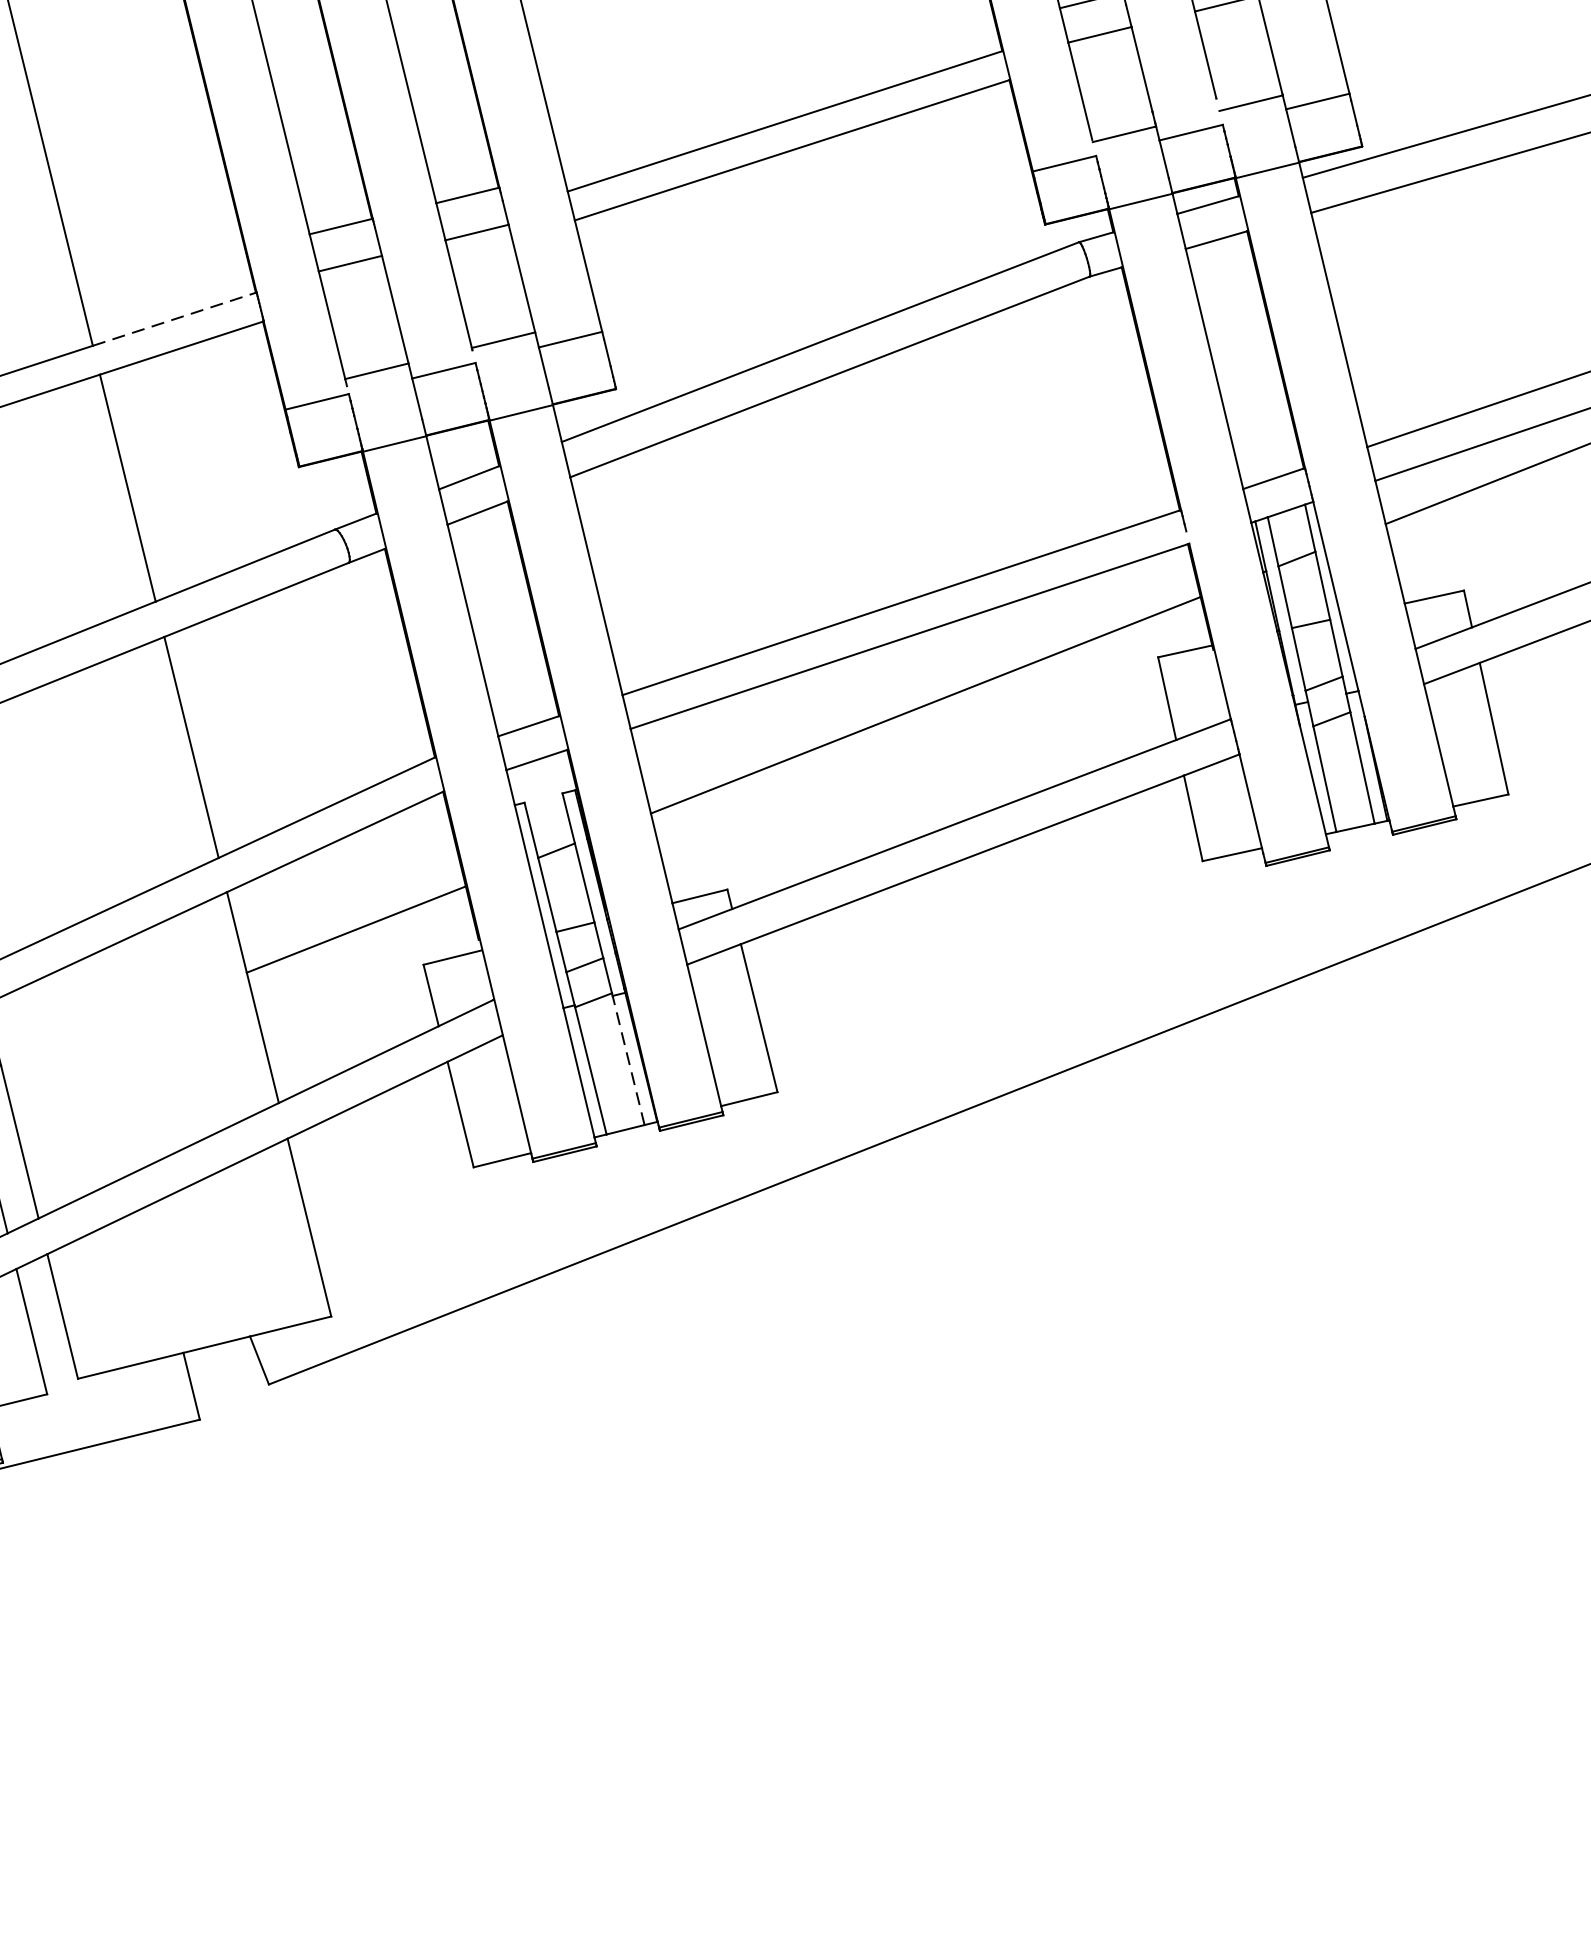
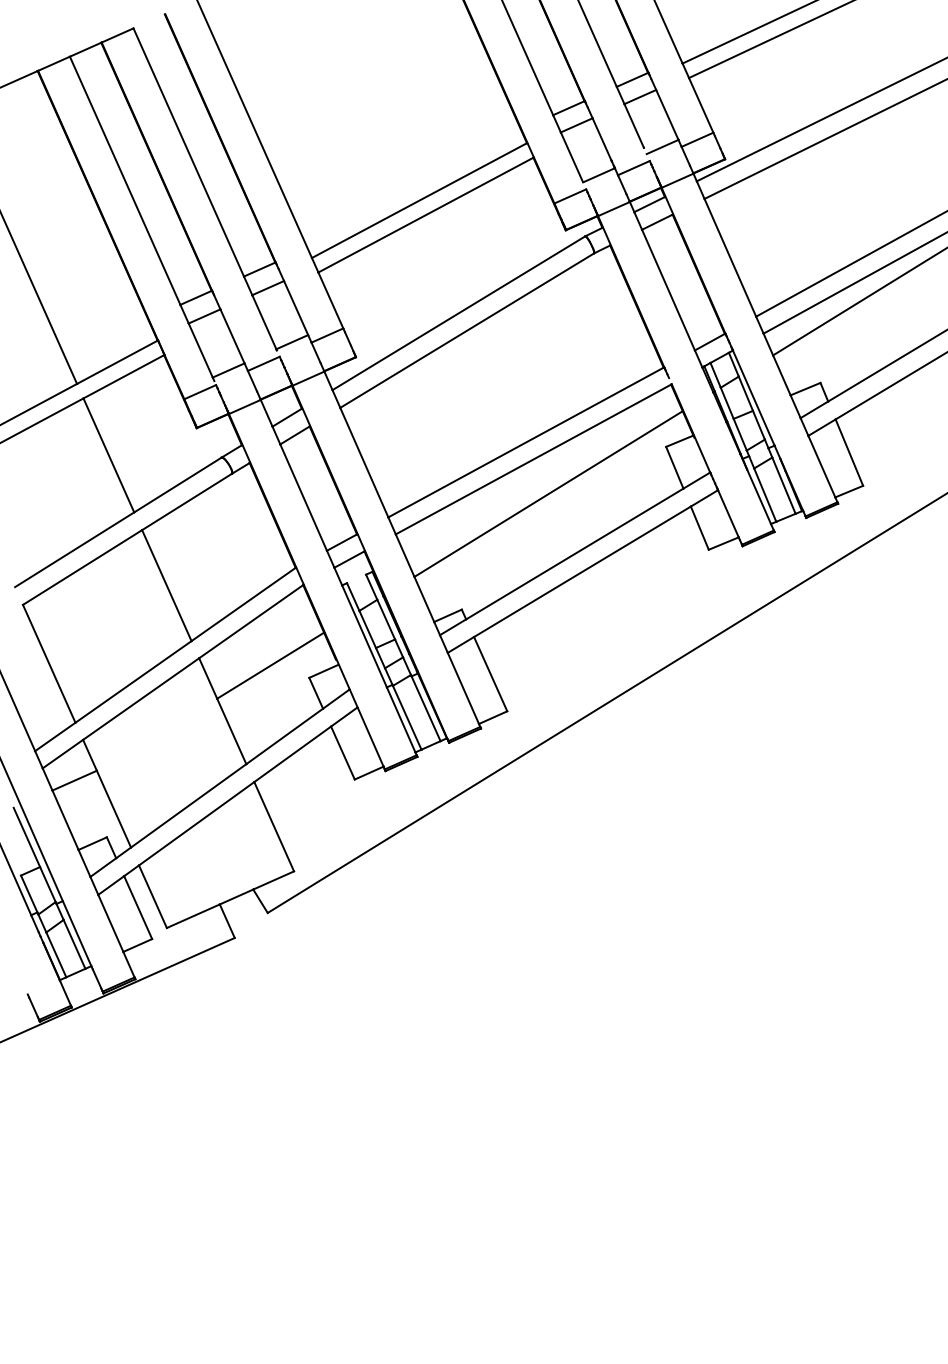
line: (174, 319) -> (117, 362), dashed -> solid
line: (627, 1059) -> (425, 708), dashed -> solid

